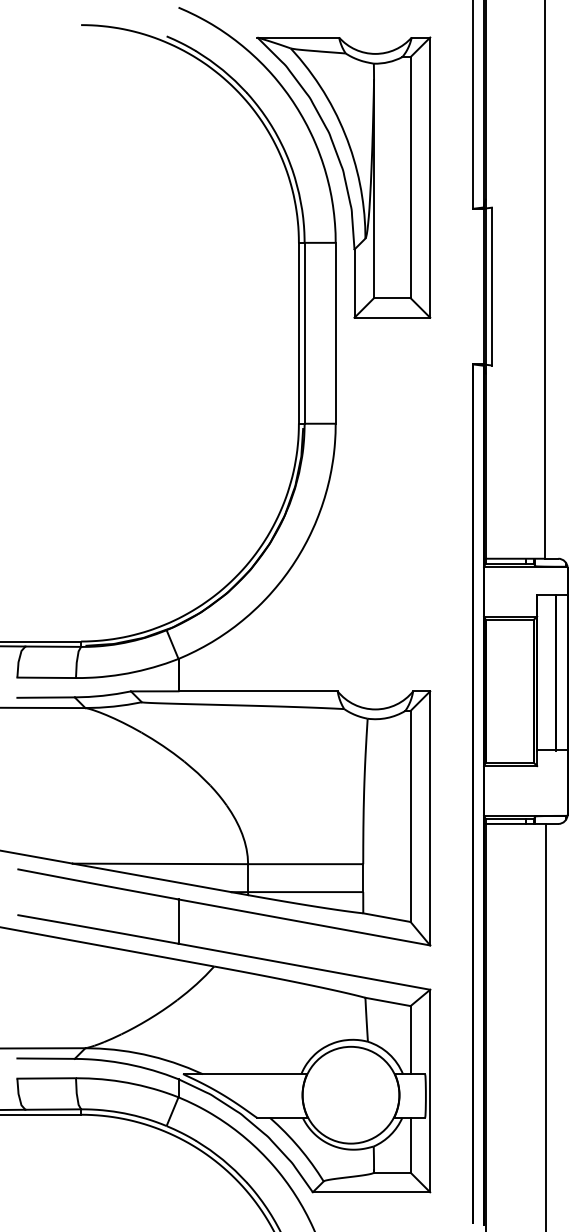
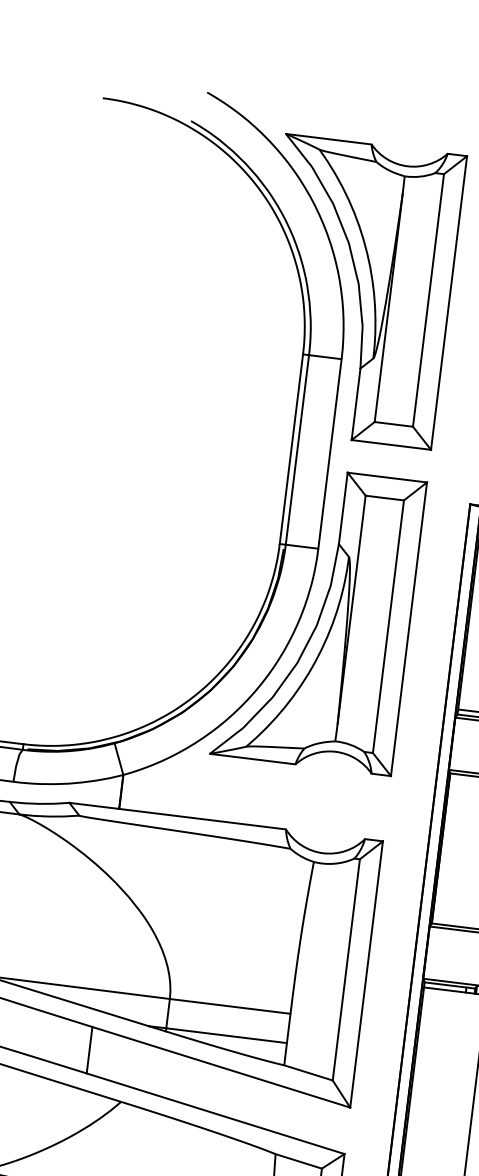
part: (343, 488) -> (318, 617), added

